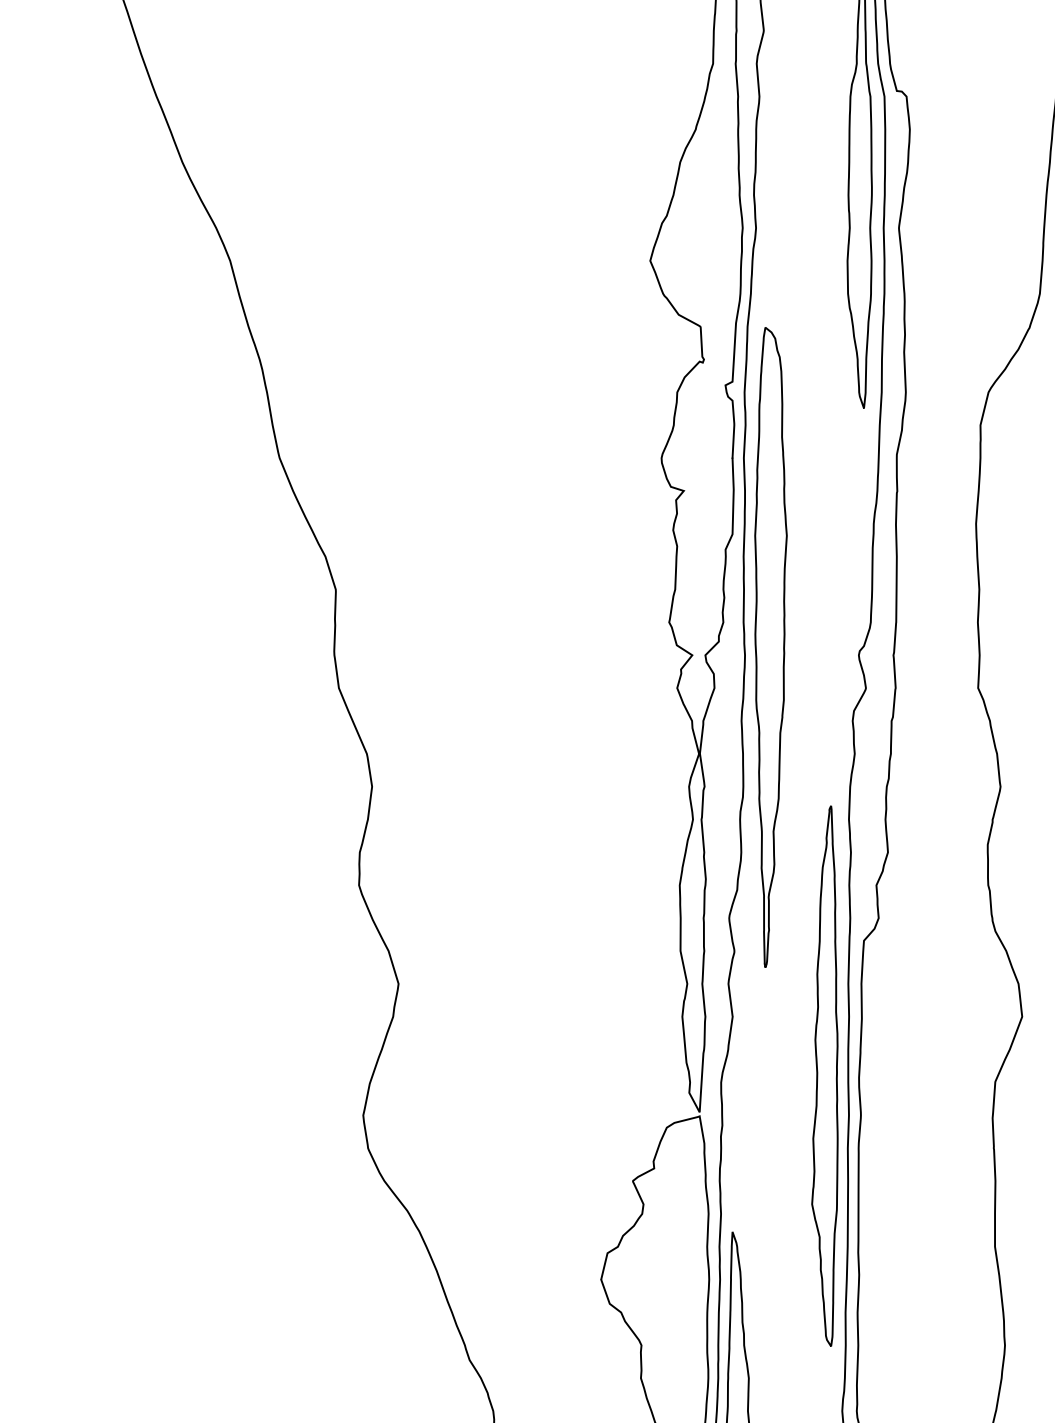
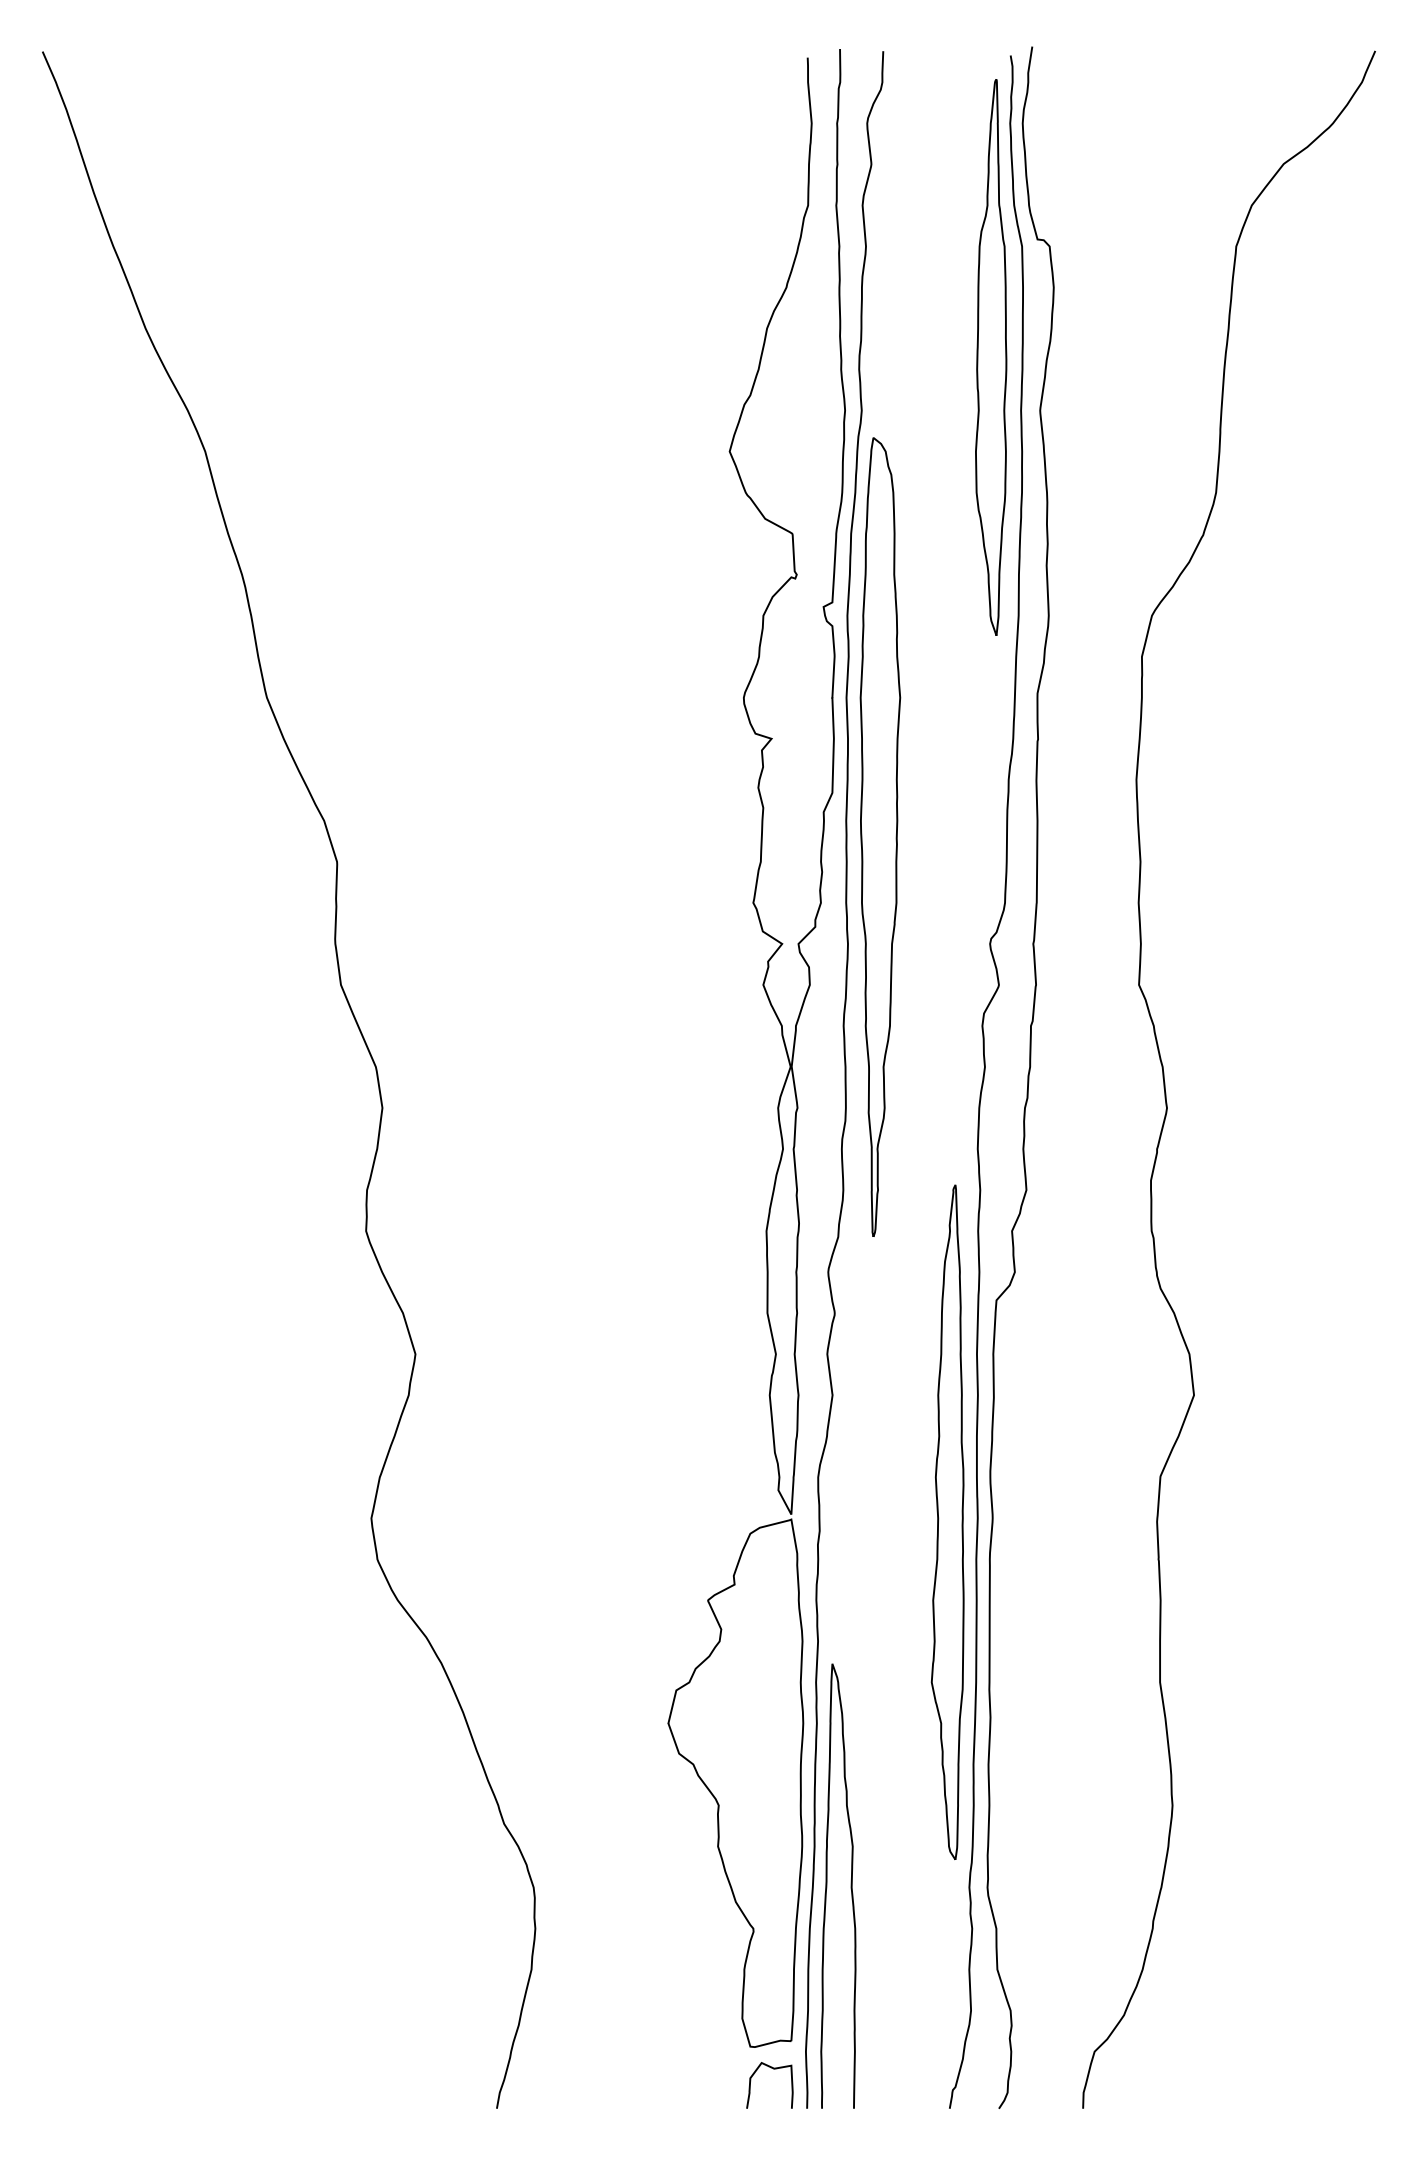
part: (771, 646) -> (880, 836), moved
part: (824, 1075) -> (947, 1521), moved

